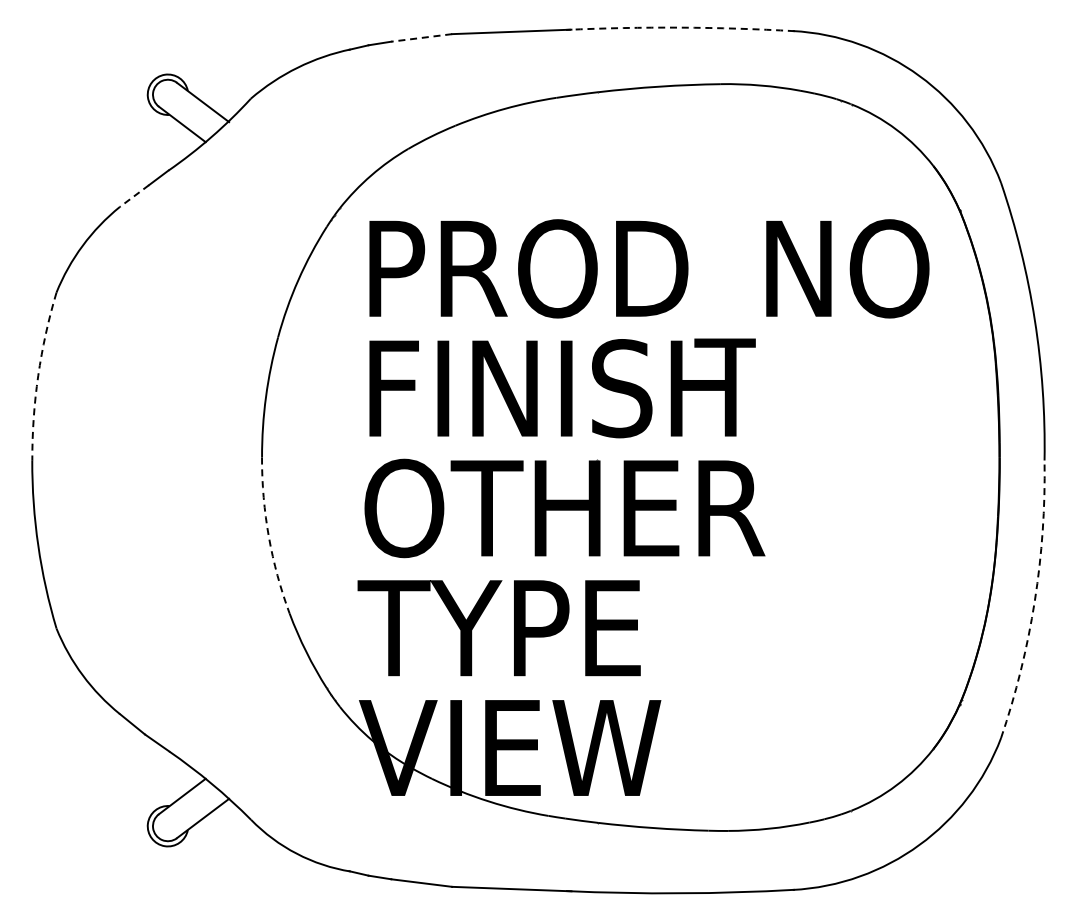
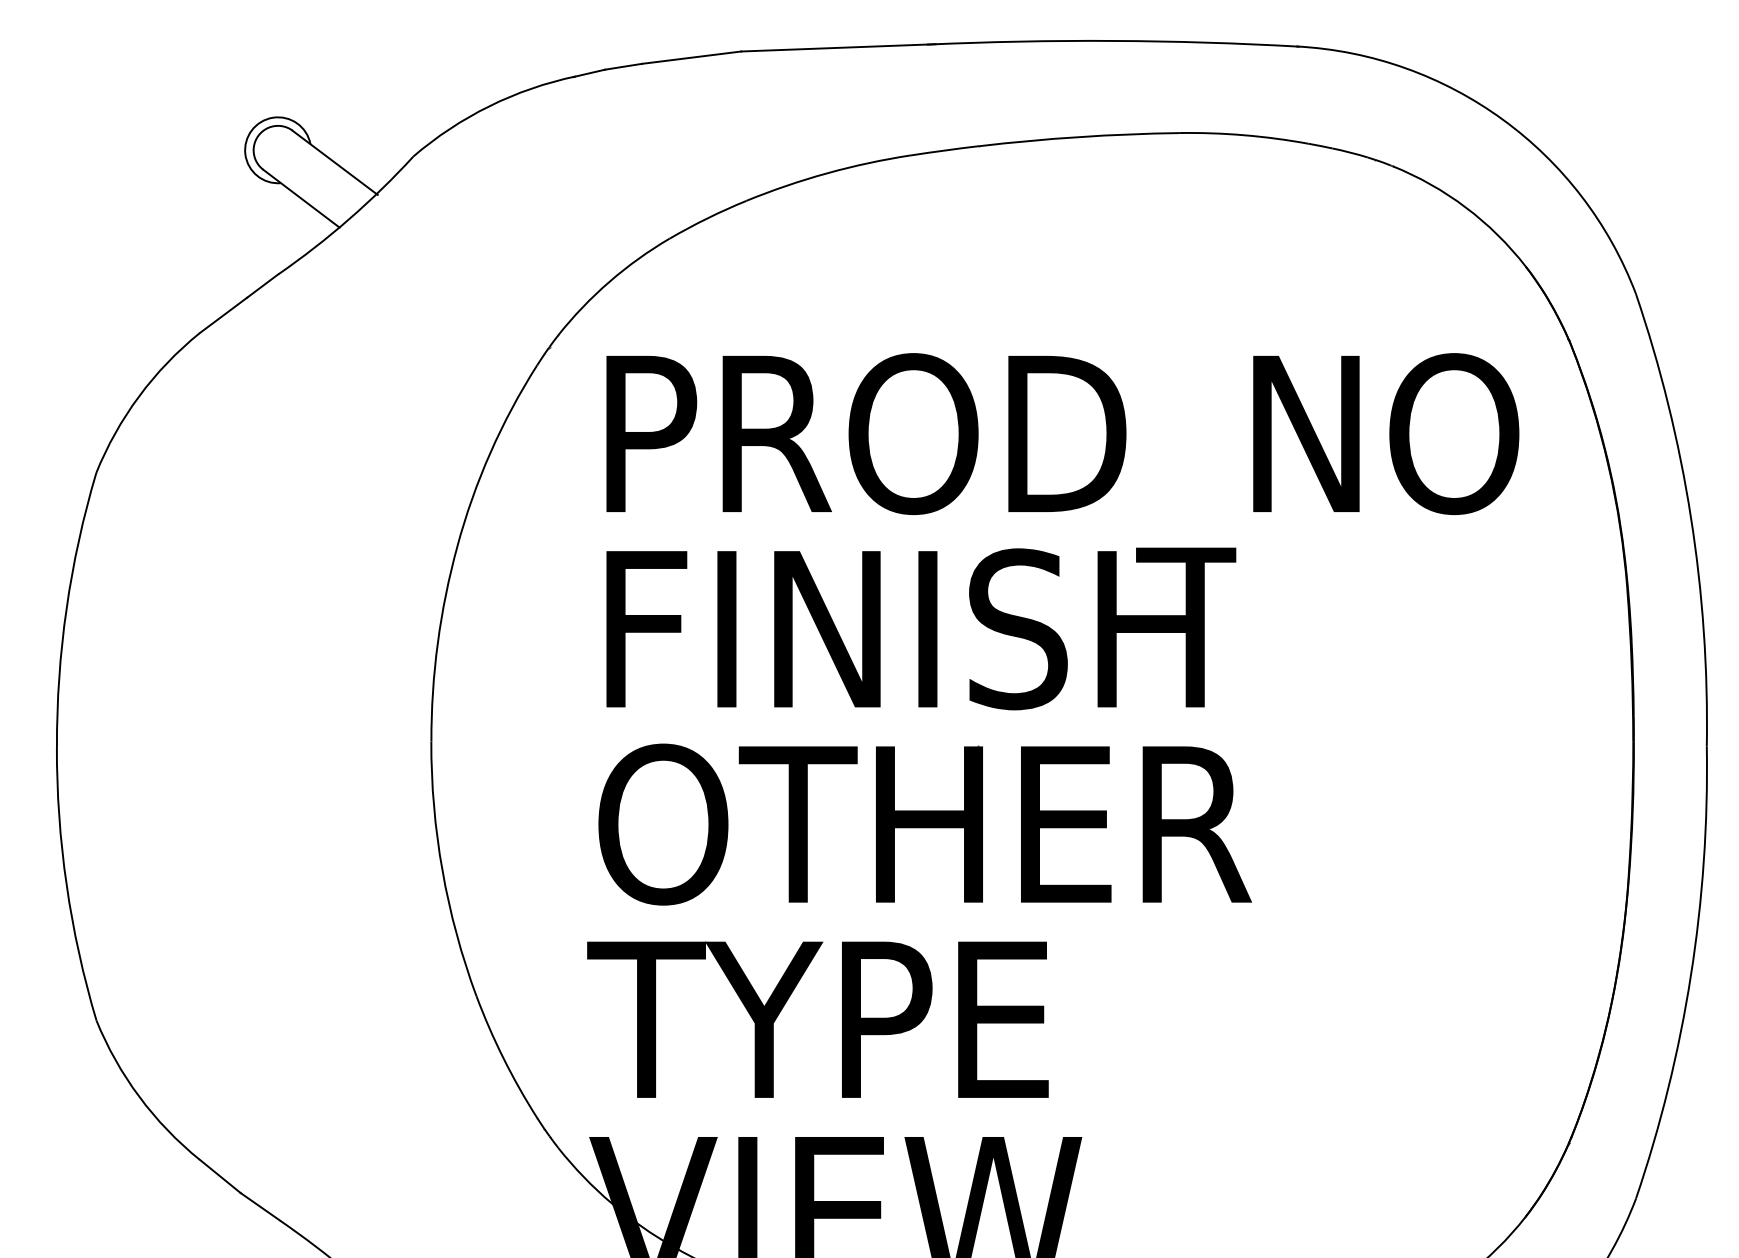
arc: (680, 27) -> (1113, 40), dashed -> solid
line: (421, 37) -> (691, 56), dashed -> solid
line: (134, 196) -> (223, 316), dashed -> solid
arc: (38, 375) -> (67, 607), dashed -> solid
arc: (268, 536) -> (441, 870), dashed -> solid
arc: (1034, 601) -> (1690, 976), dashed -> solid

